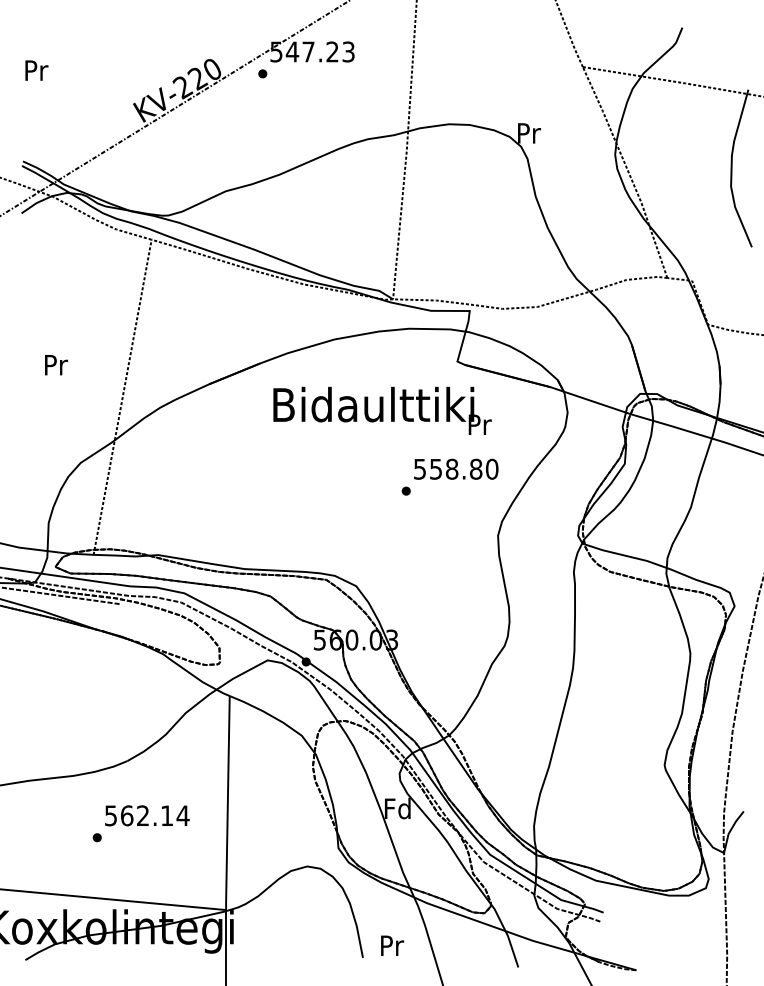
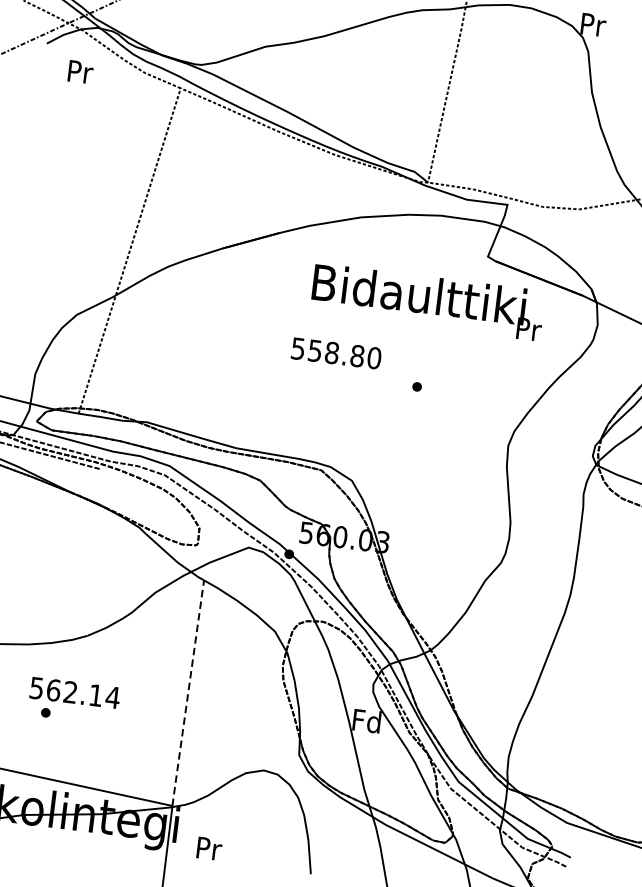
text: (56, 365) -> (80, 72), moved
text: (382, 410) -> (427, 301), moved
text: (456, 468) -> (336, 352), moved
line: (227, 803) -> (187, 693), solid -> dashed
text: (147, 815) -> (75, 692), moved
text: (392, 945) -> (209, 848), moved

